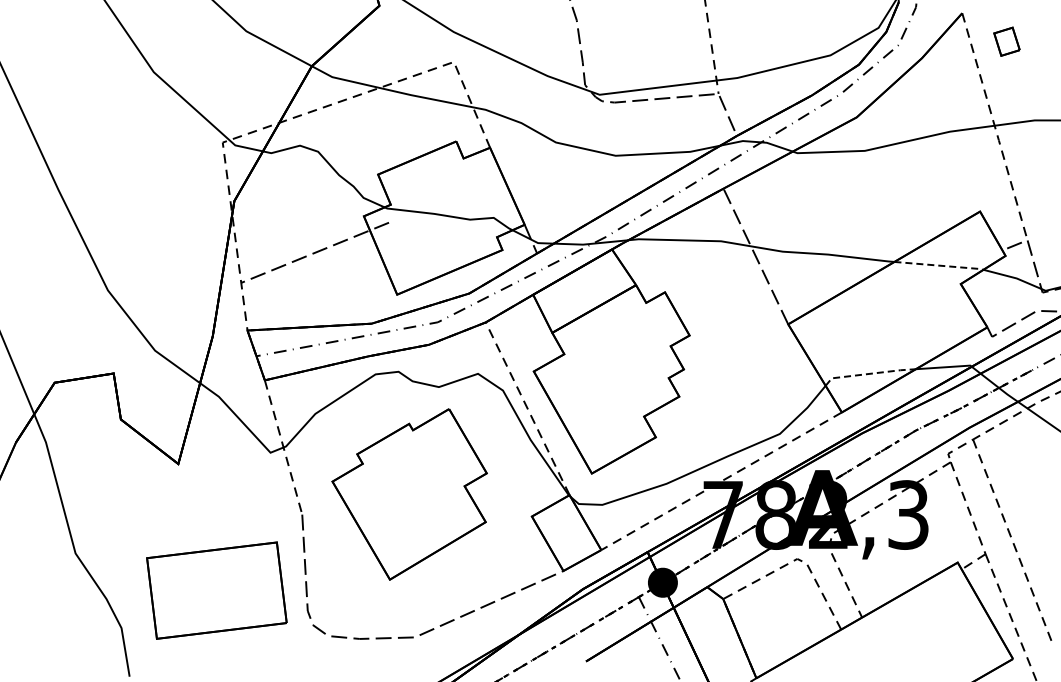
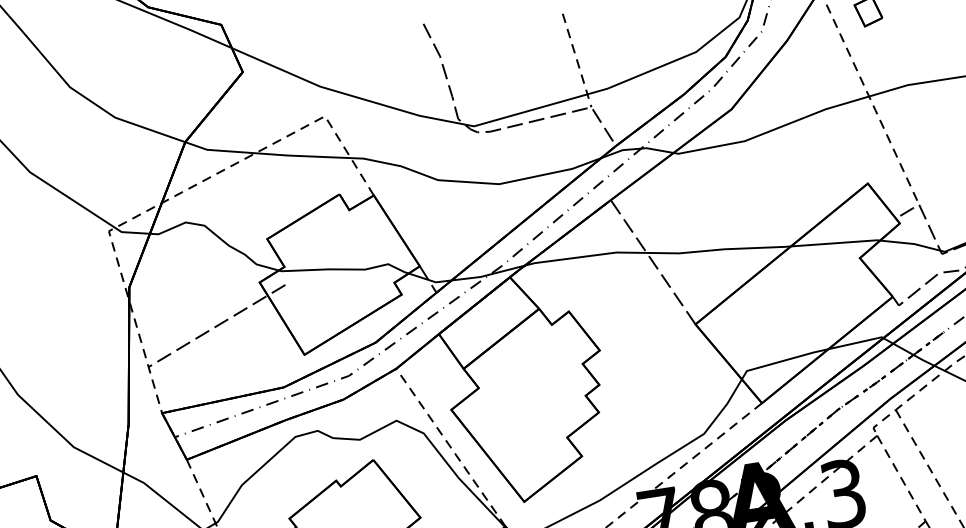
line: (939, 265) -> (836, 243), dashed -> solid
line: (869, 373) -> (783, 360), dashed -> solid

